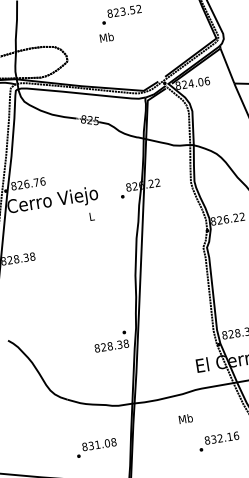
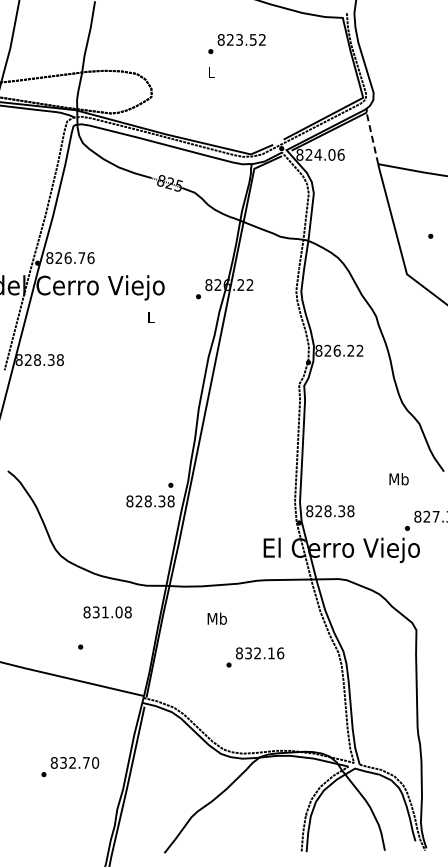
text: (106, 37) -> (211, 72), Mb -> L
line: (227, 65) -> (372, 137), solid -> dashed
text: (185, 418) -> (216, 618), moved
text: (219, 441) -> (255, 657), moved
text: (99, 444) -> (107, 612), moved

